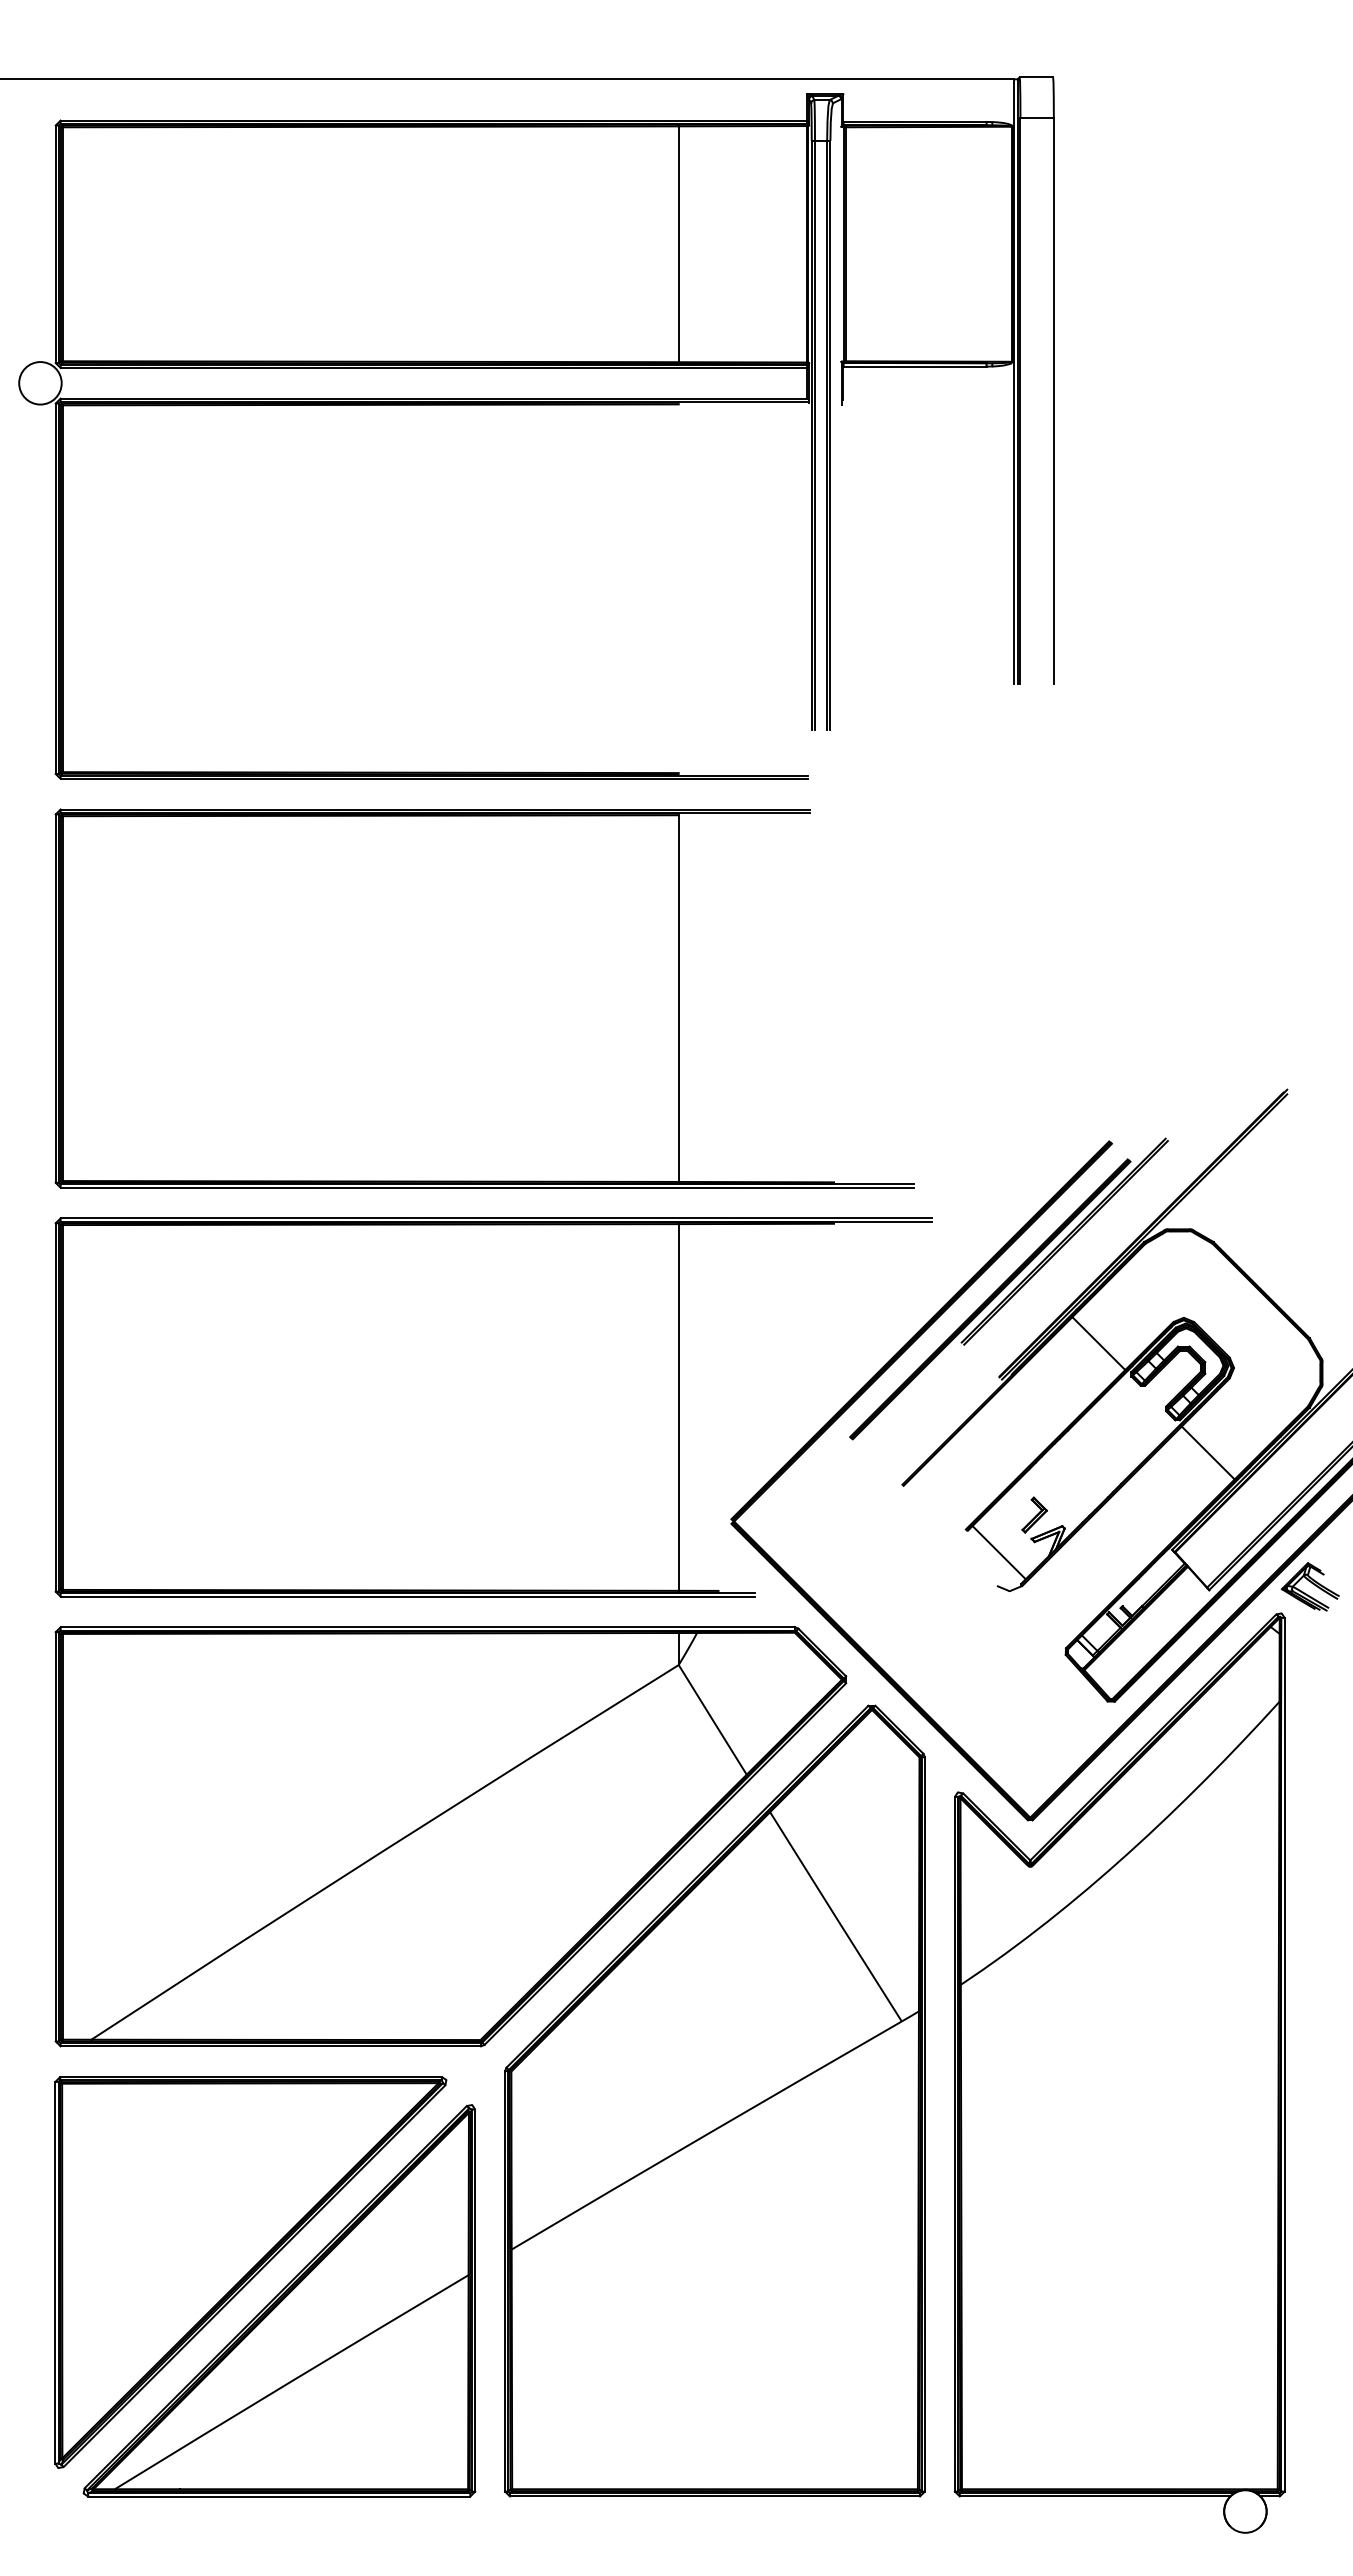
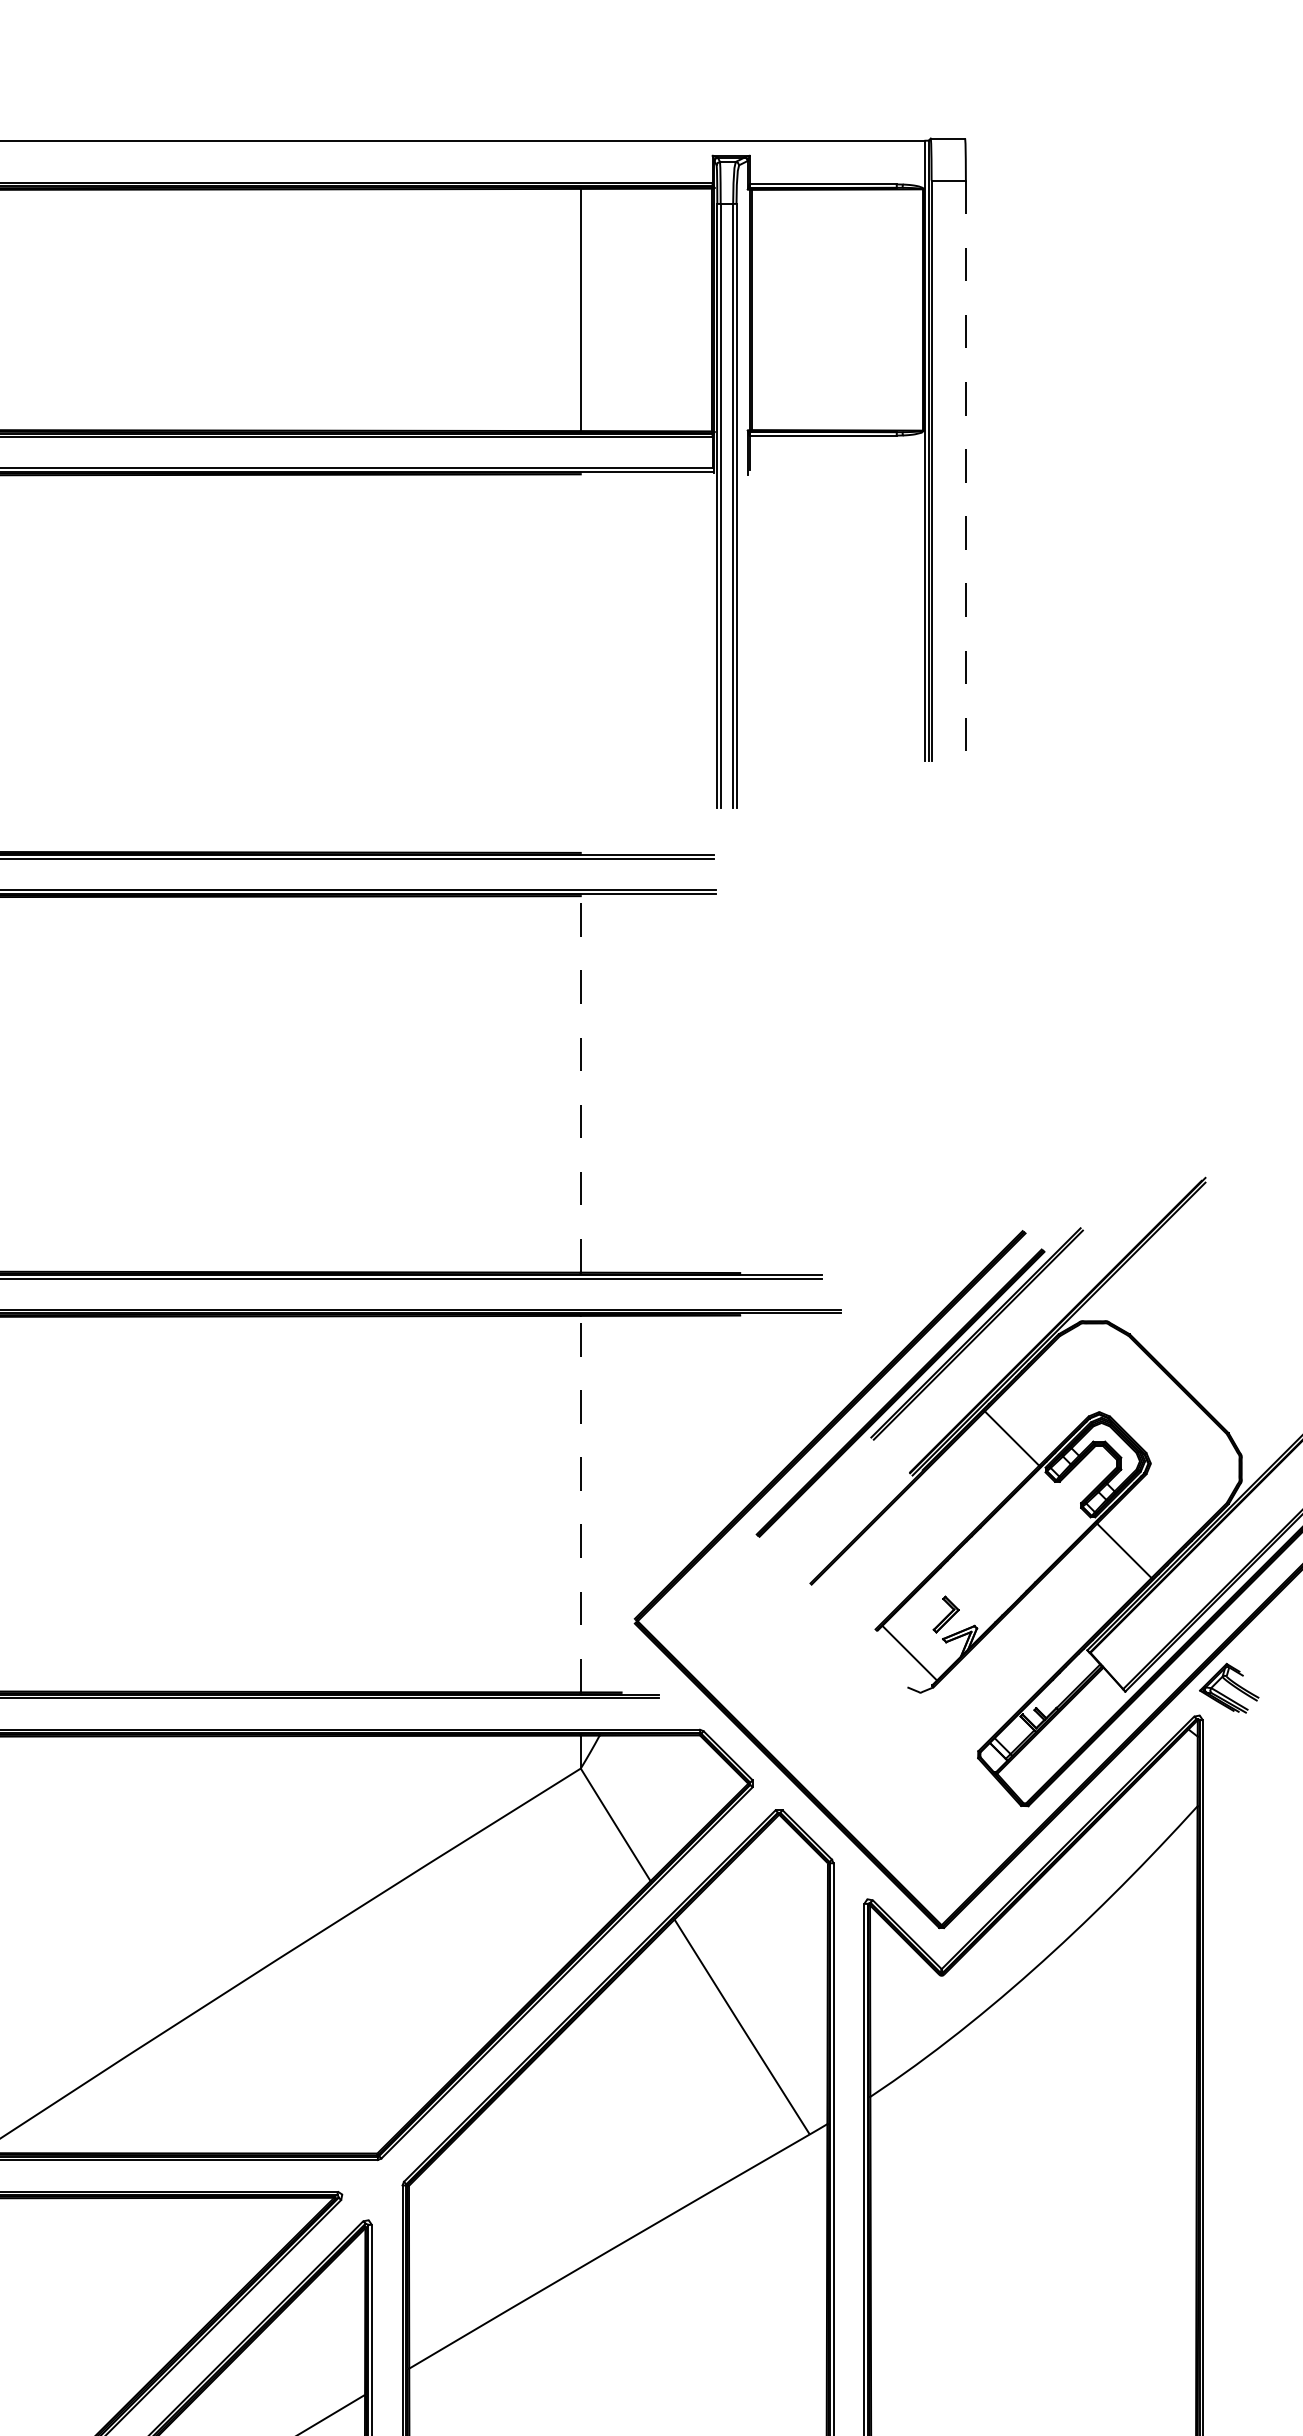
line: (1053, 400) -> (965, 470), solid -> dashed
line: (678, 998) -> (580, 1084), solid -> dashed
line: (678, 1406) -> (580, 1503), solid -> dashed

